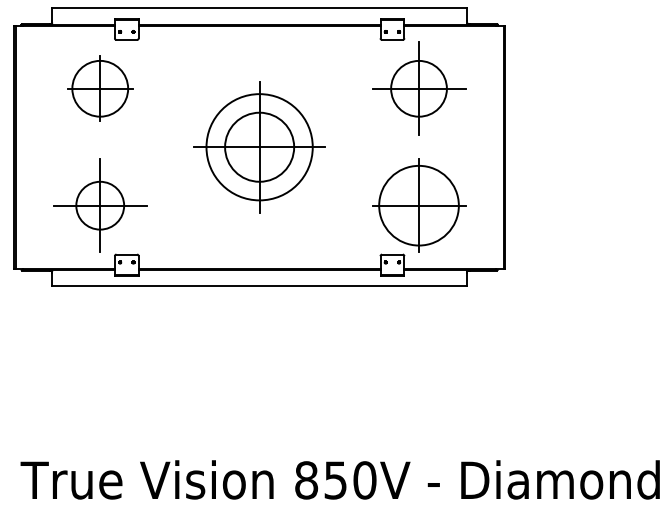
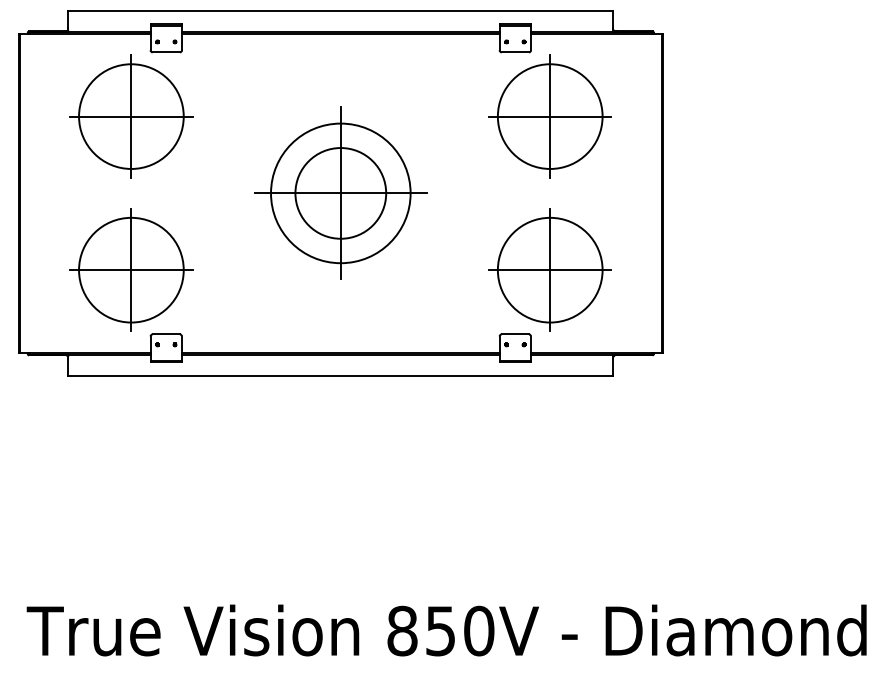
part: (100, 88) -> (131, 116), size x1.43
circle: (418, 88) -> (549, 116), size x1.43
circle: (100, 205) -> (131, 269), size x1.67

